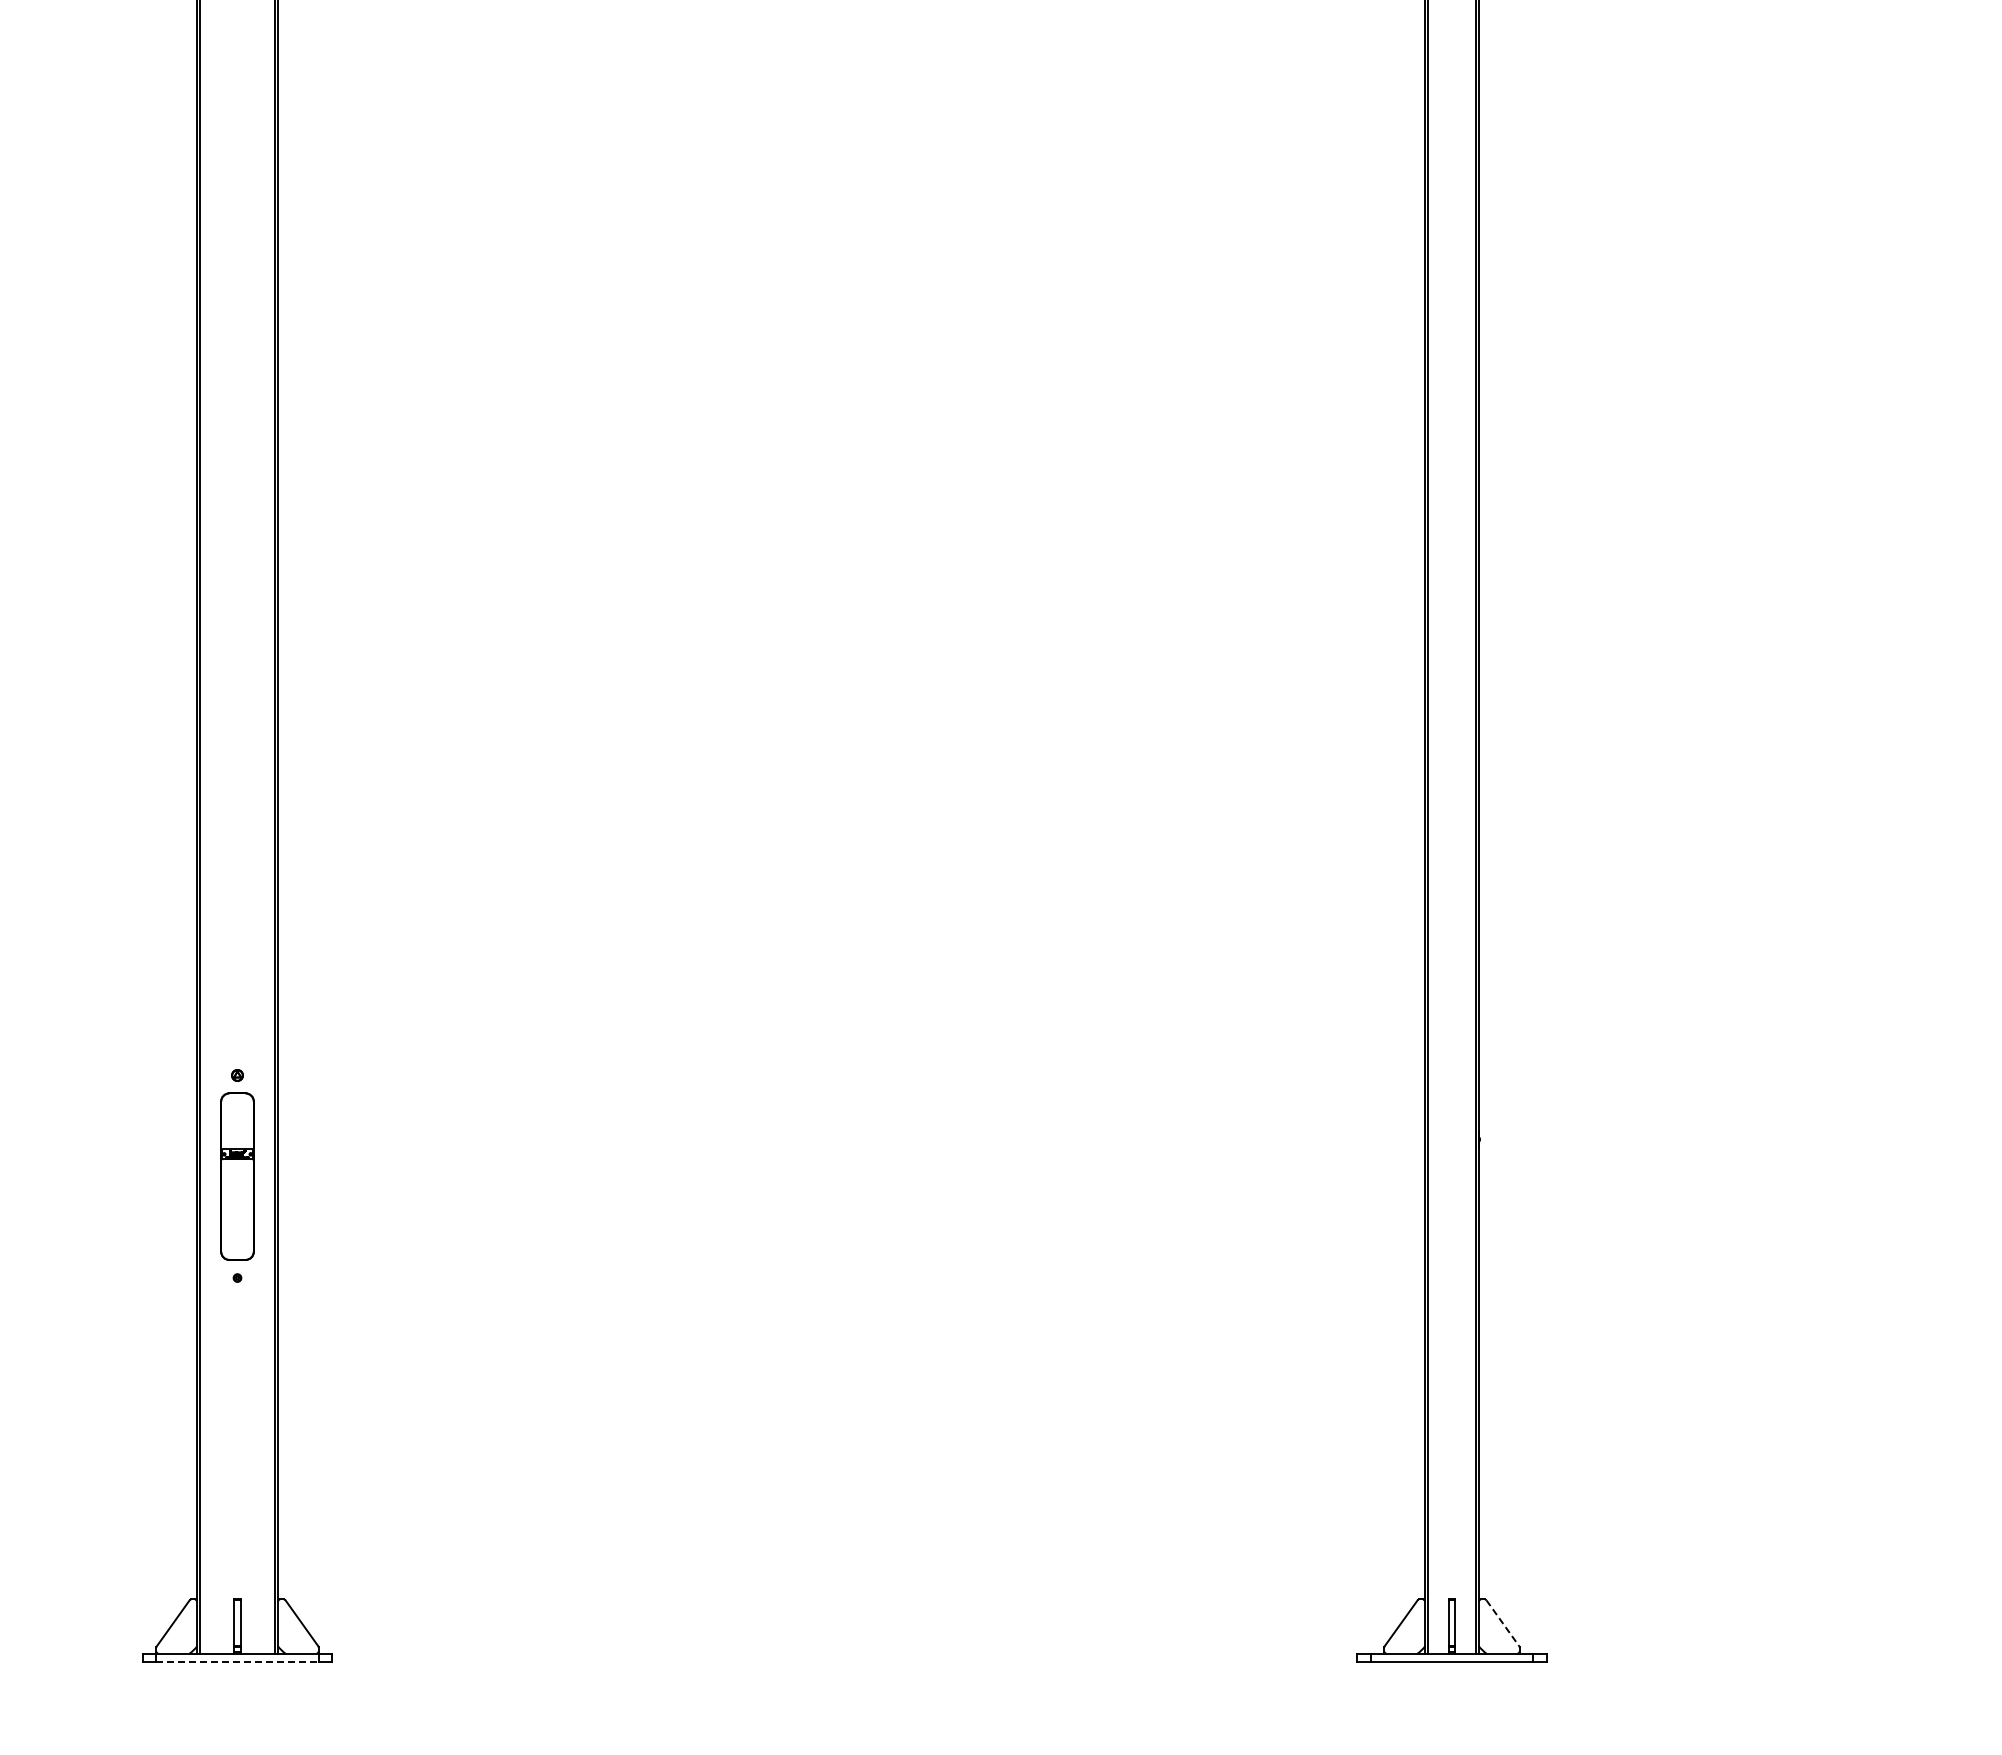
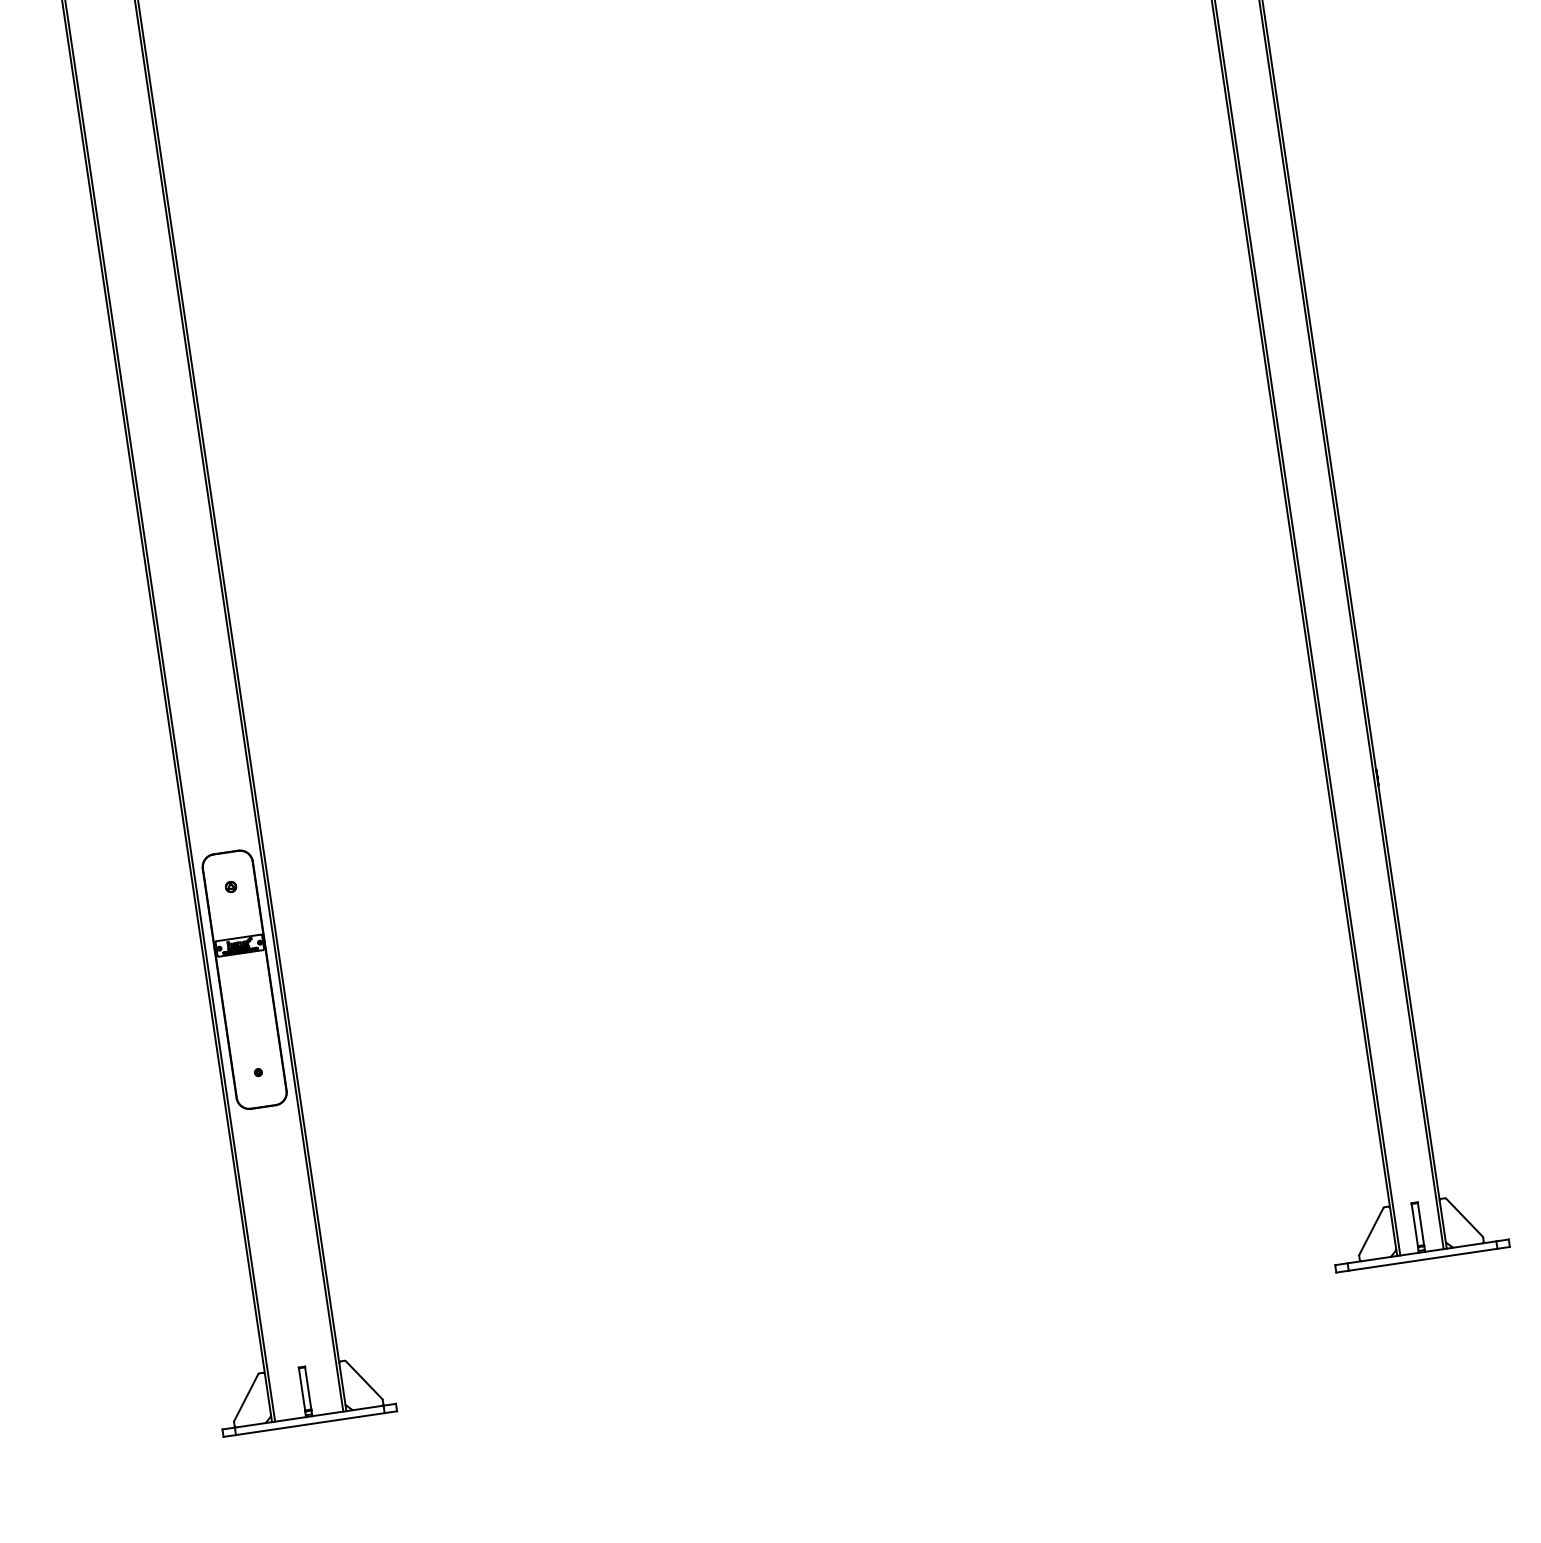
part: (237, 1176) -> (244, 979), size x1.67
line: (1503, 1623) -> (1465, 1217), dashed -> solid
line: (238, 1661) -> (311, 1423), dashed -> solid

